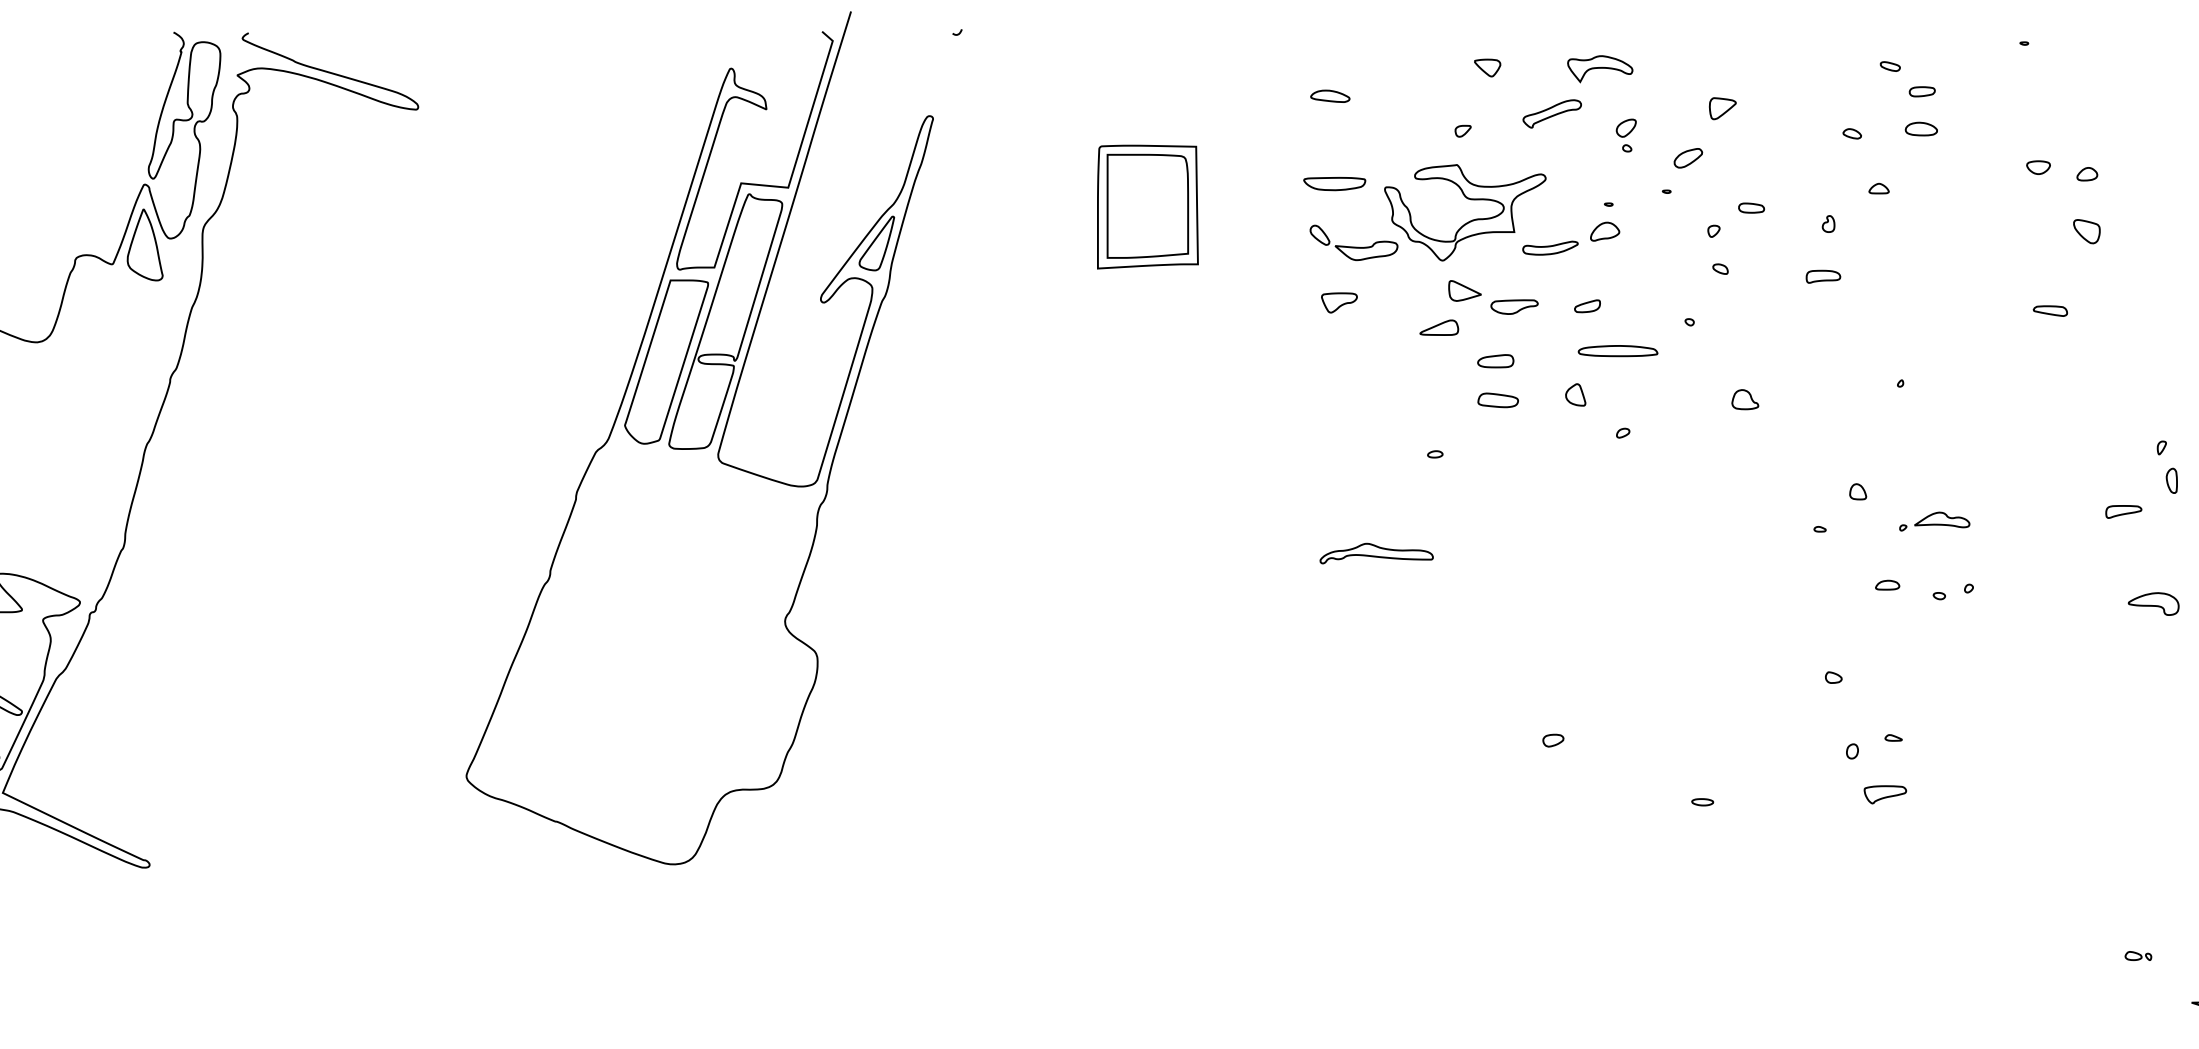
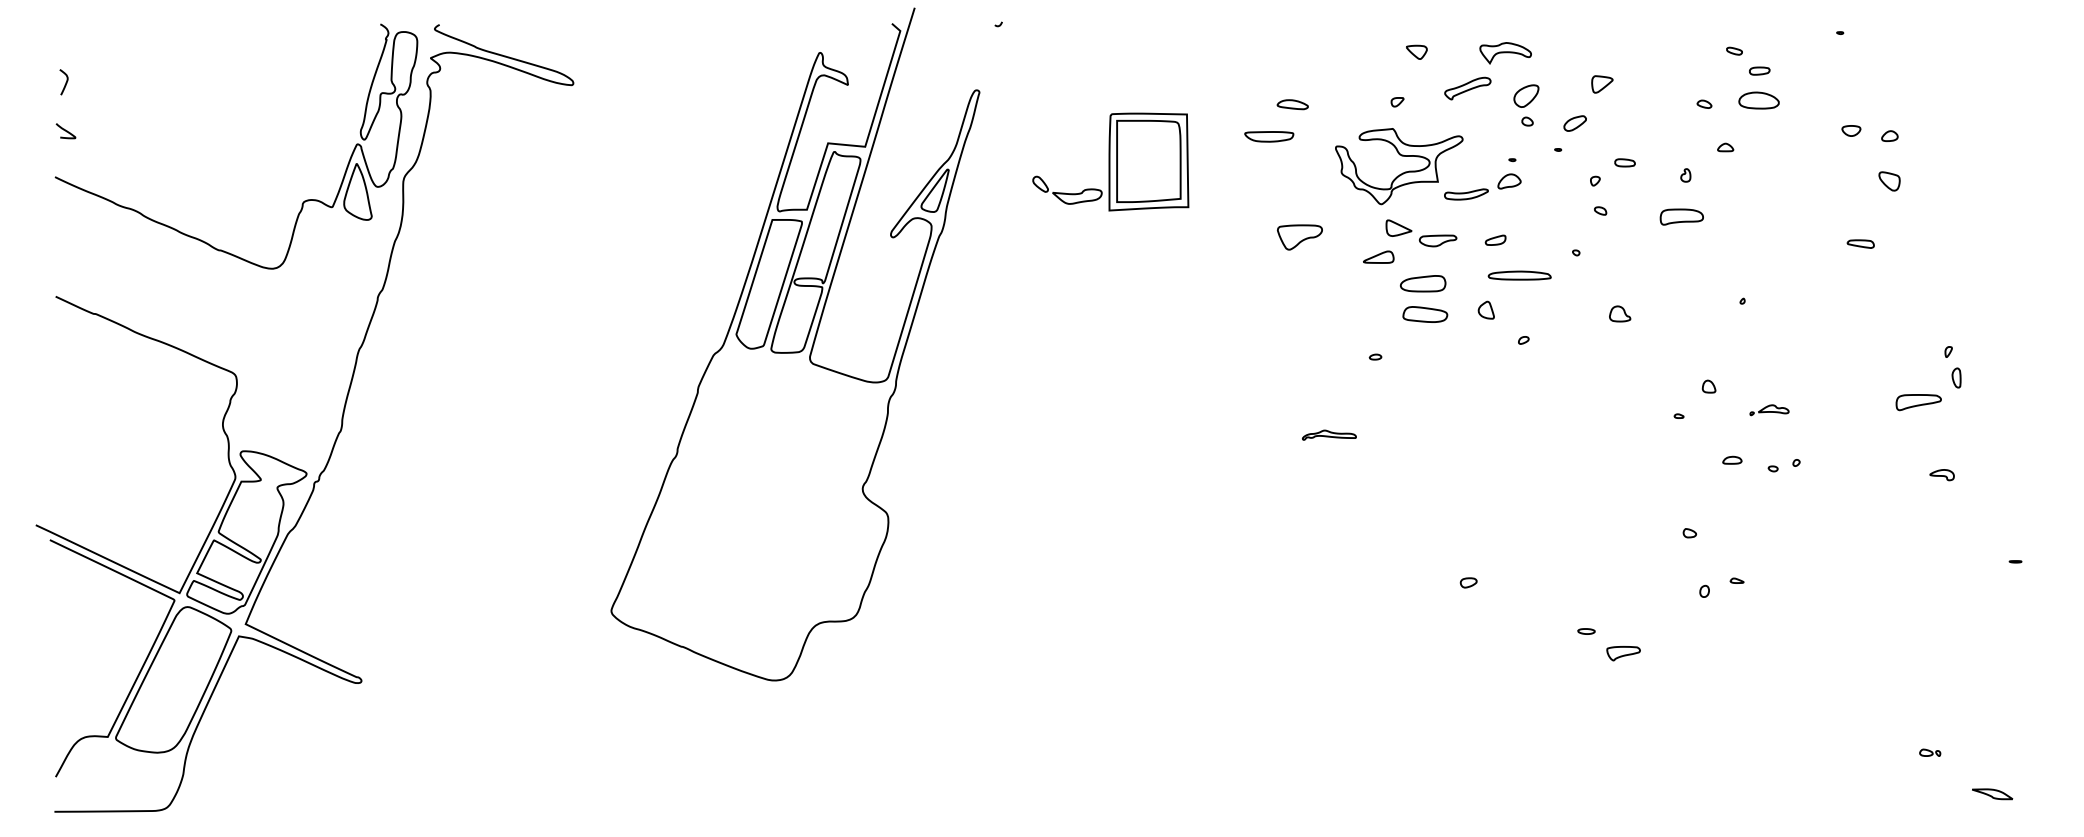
part: (1329, 96) -> (1292, 104), moved
part: (1920, 129) -> (1758, 100), size x1.6
part: (1625, 135) -> (1525, 105), size x1.6
part: (1335, 183) -> (1269, 136), moved
part: (1354, 241) -> (1067, 189), moved
part: (1823, 276) -> (1681, 216), size x1.6
part: (1338, 302) -> (1299, 237), size x1.6
part: (1496, 361) -> (1423, 283), size x1.6
part: (1497, 400) -> (1424, 314), size x1.4
part: (2123, 511) -> (1918, 402), size x1.6
part: (1934, 522) -> (1769, 410), size x0.7
part: (1376, 552) -> (1329, 434), size x0.6
part: (2152, 603) -> (1941, 474), size x0.6
part: (1885, 794) -> (1623, 653), moved

